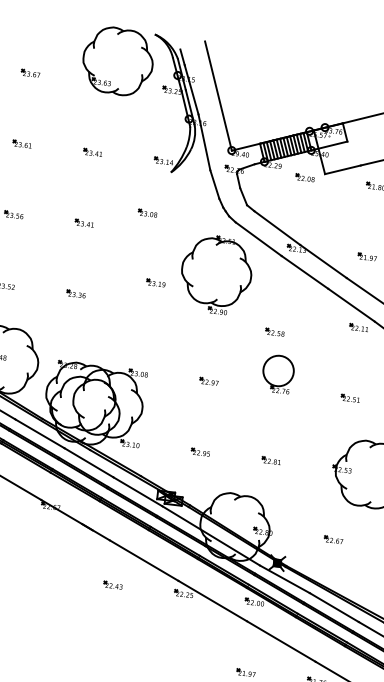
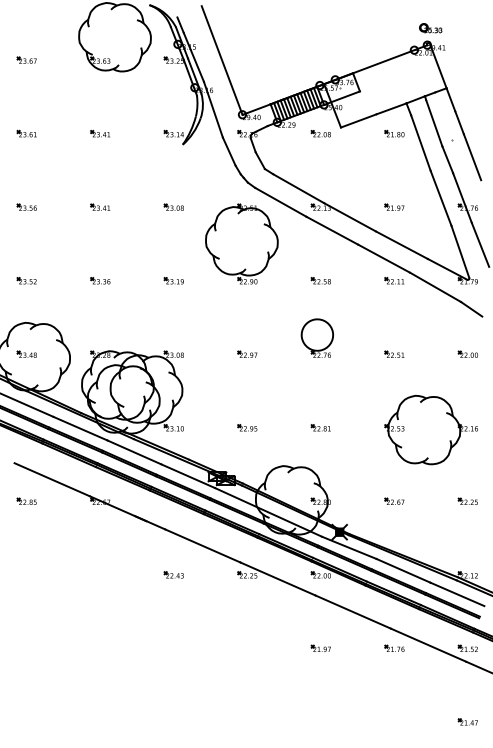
part: (147, 212) -> (173, 206), moved
part: (155, 282) -> (173, 280), moved
part: (274, 331) -> (320, 280), moved

